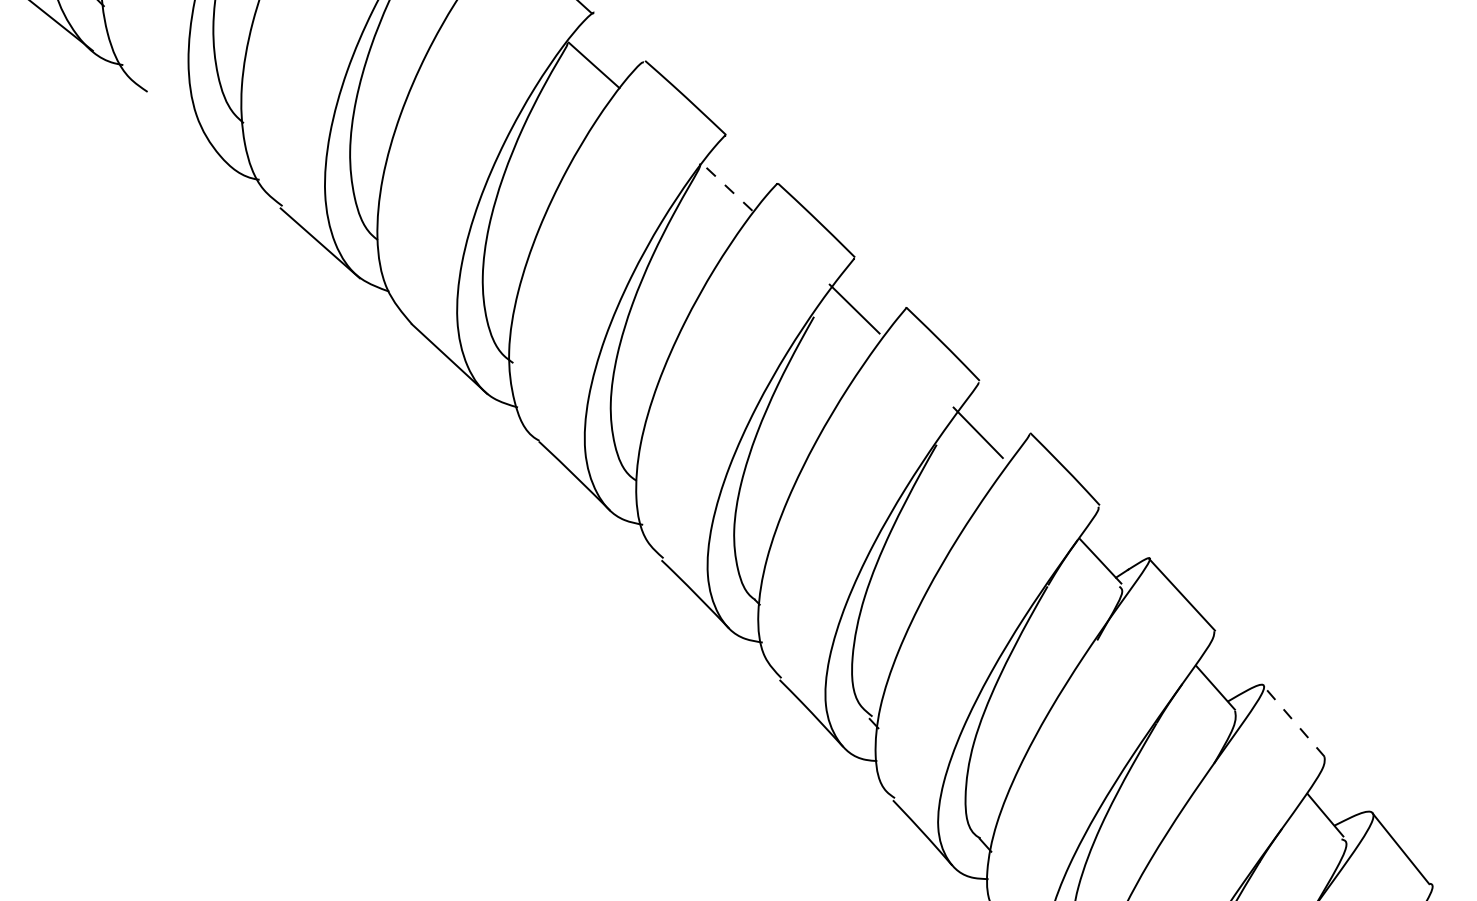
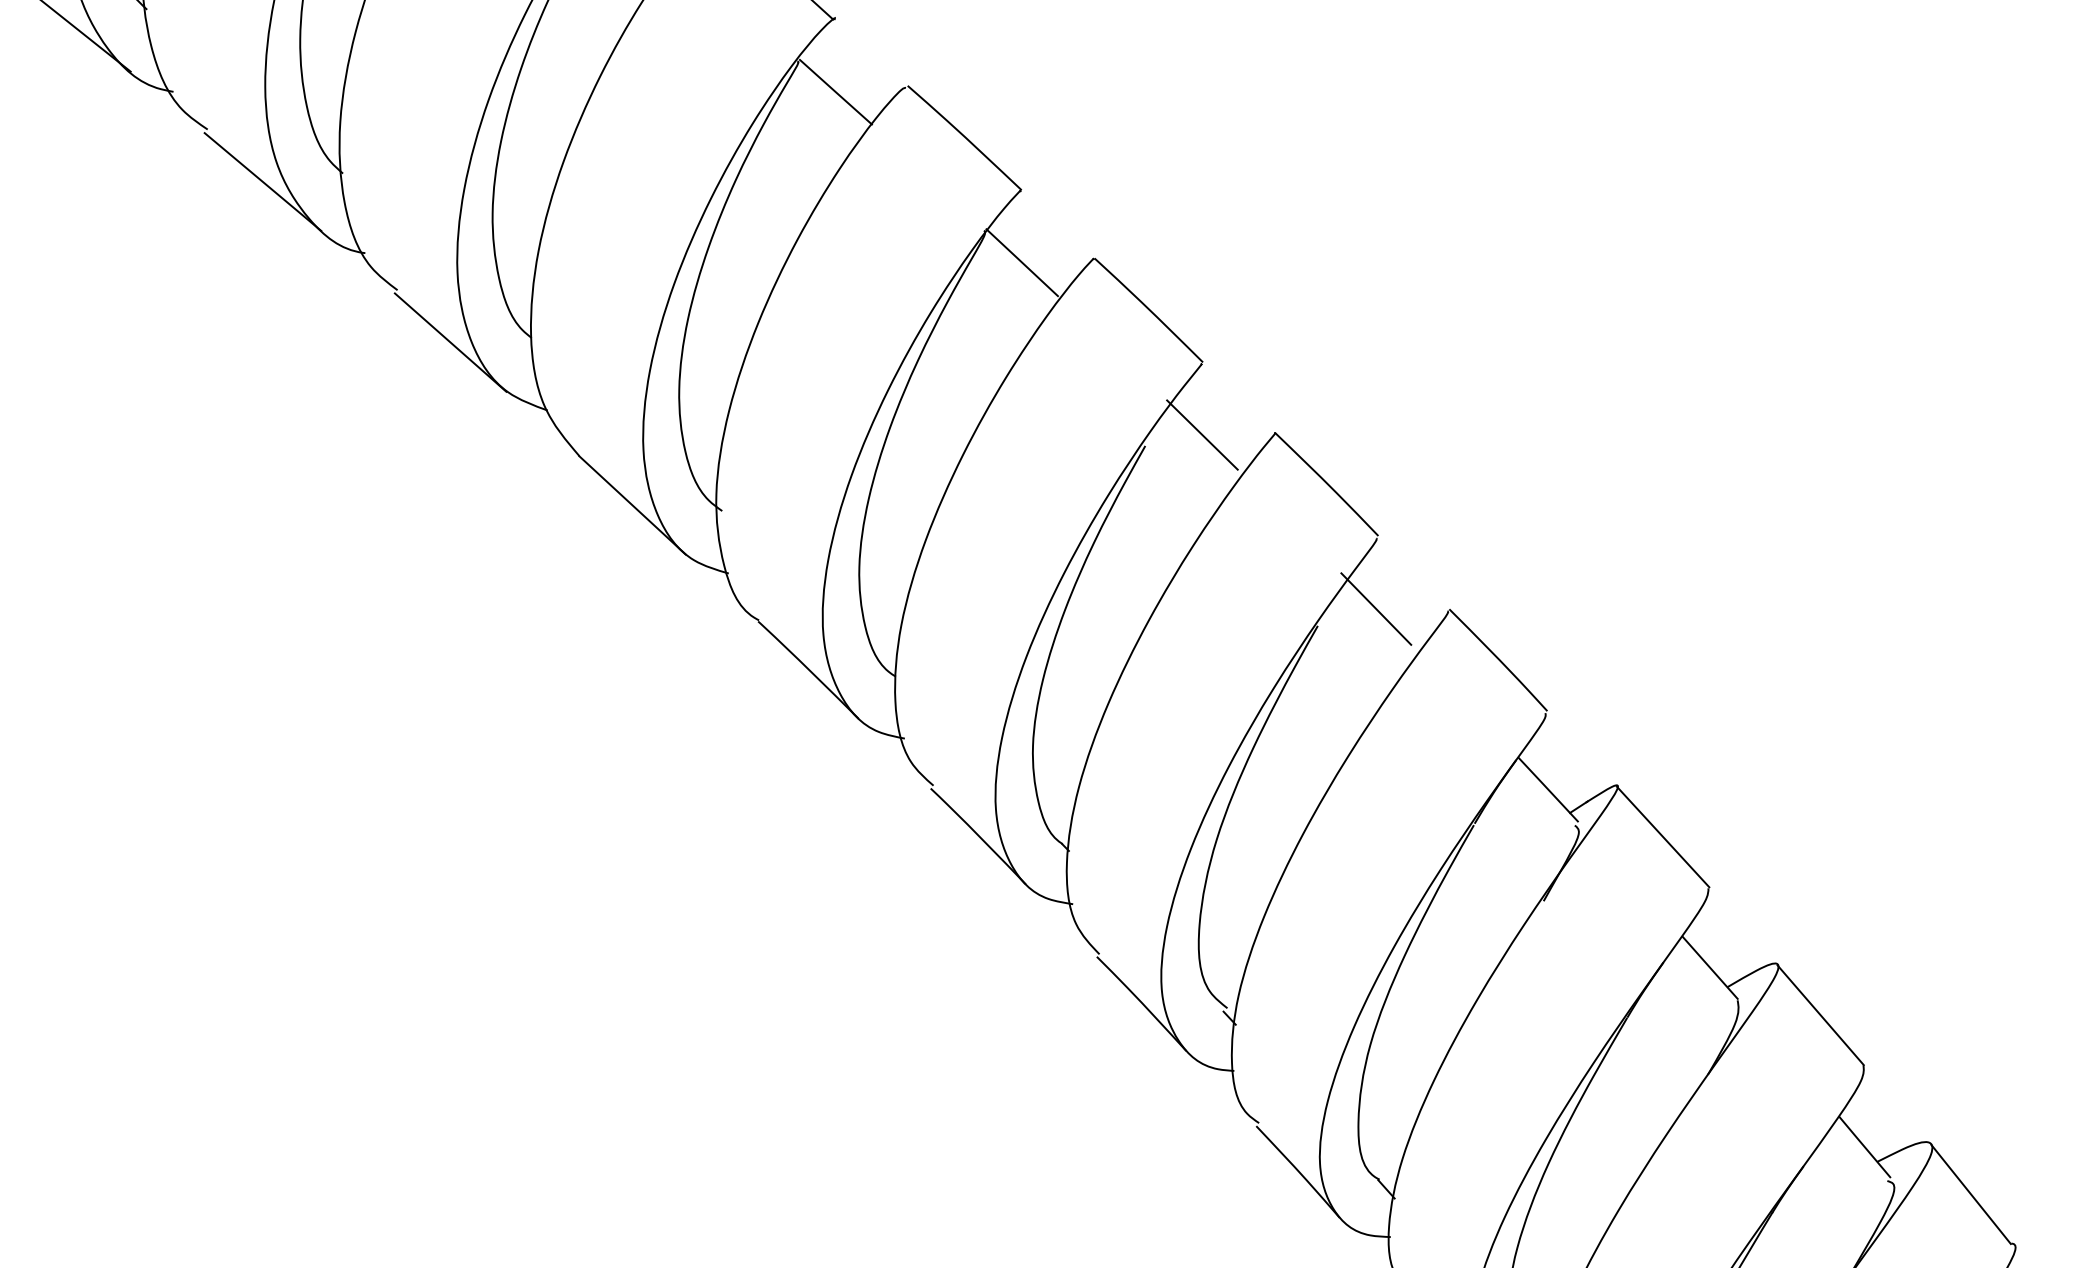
line: (186, 128) -> (262, 181), added
line: (726, 186) -> (1021, 262), dashed -> solid
line: (1293, 721) -> (1820, 1015), dashed -> solid

